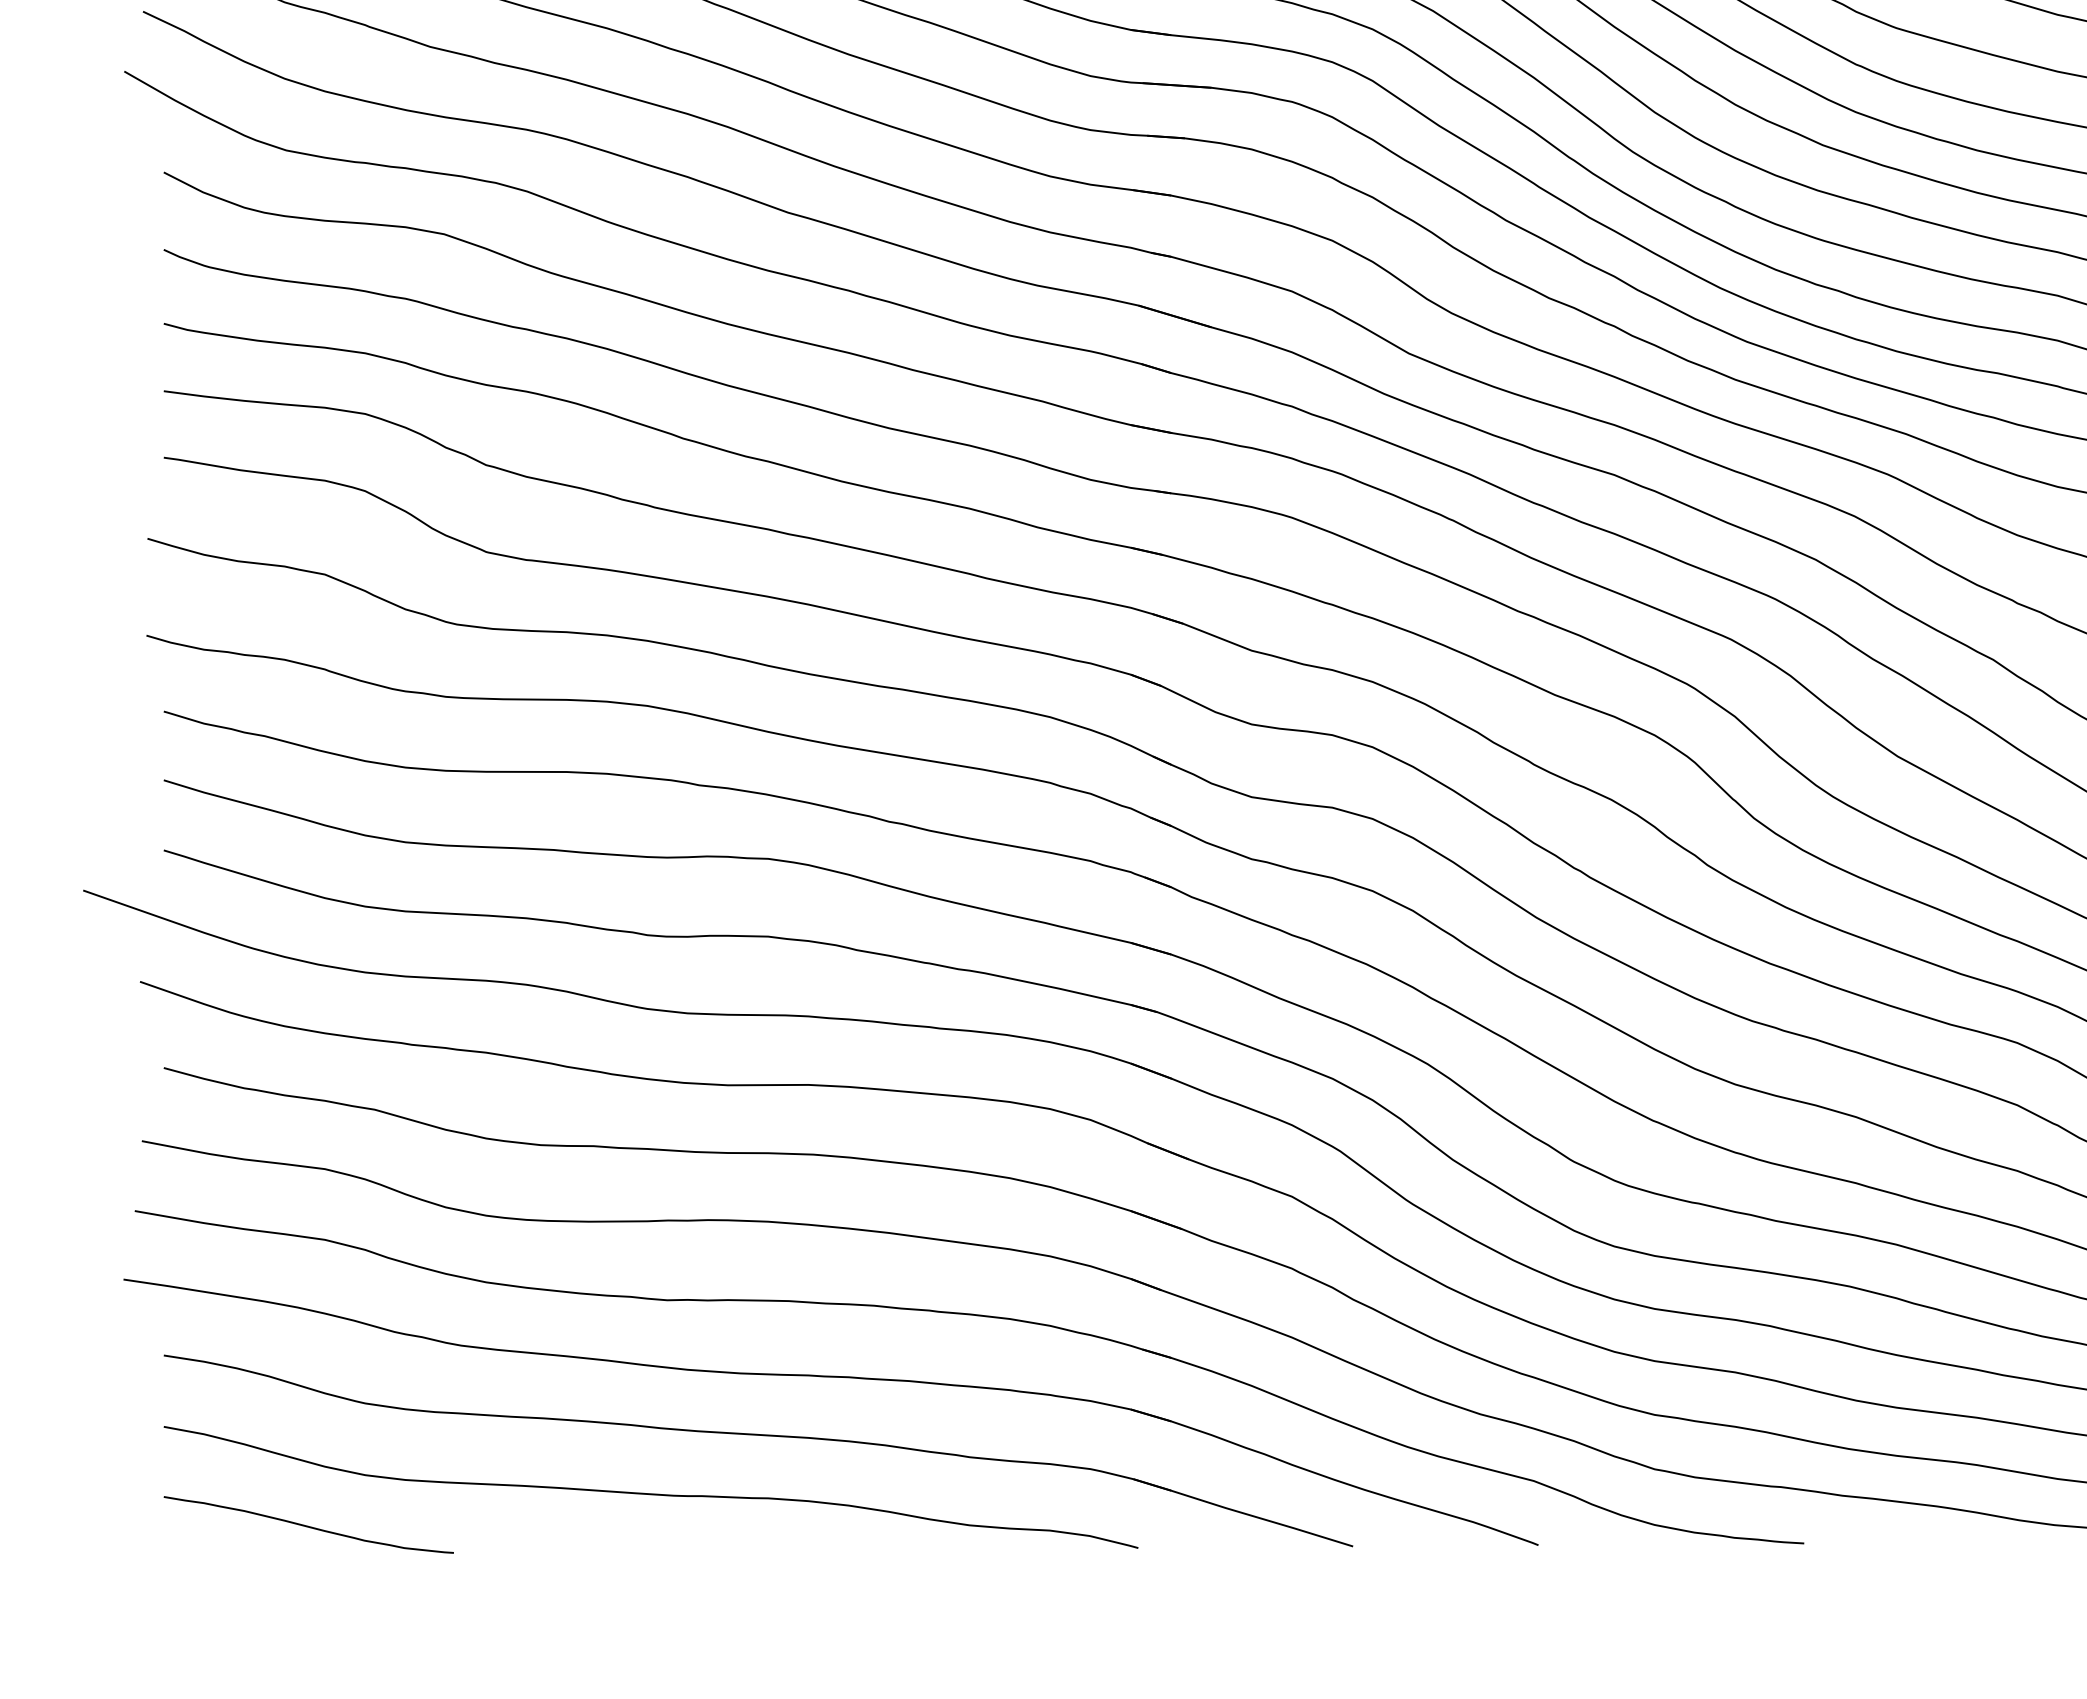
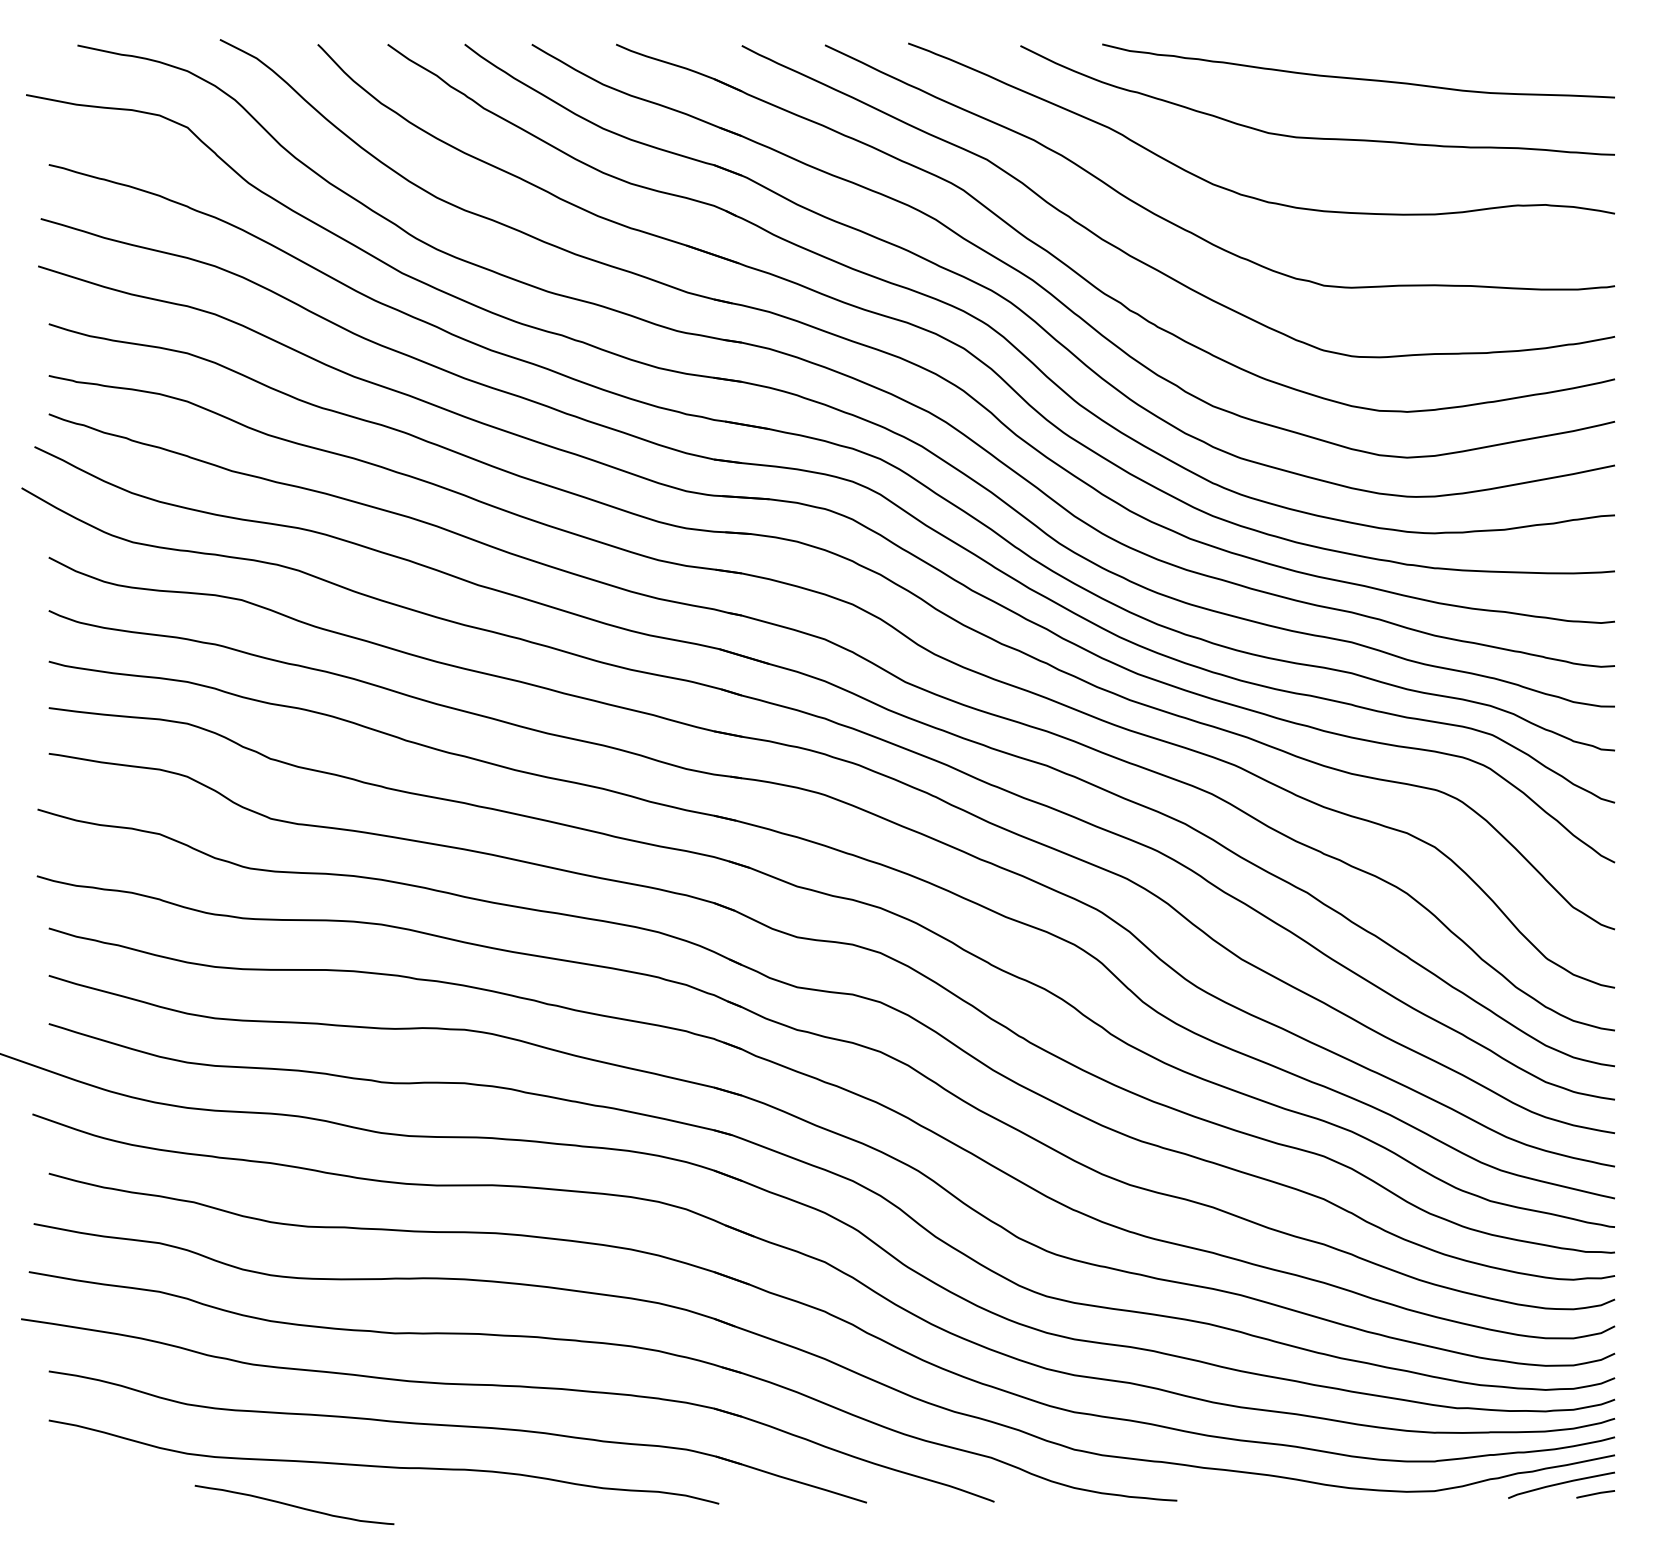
curve: (308, 1525) -> (294, 1505), moved

